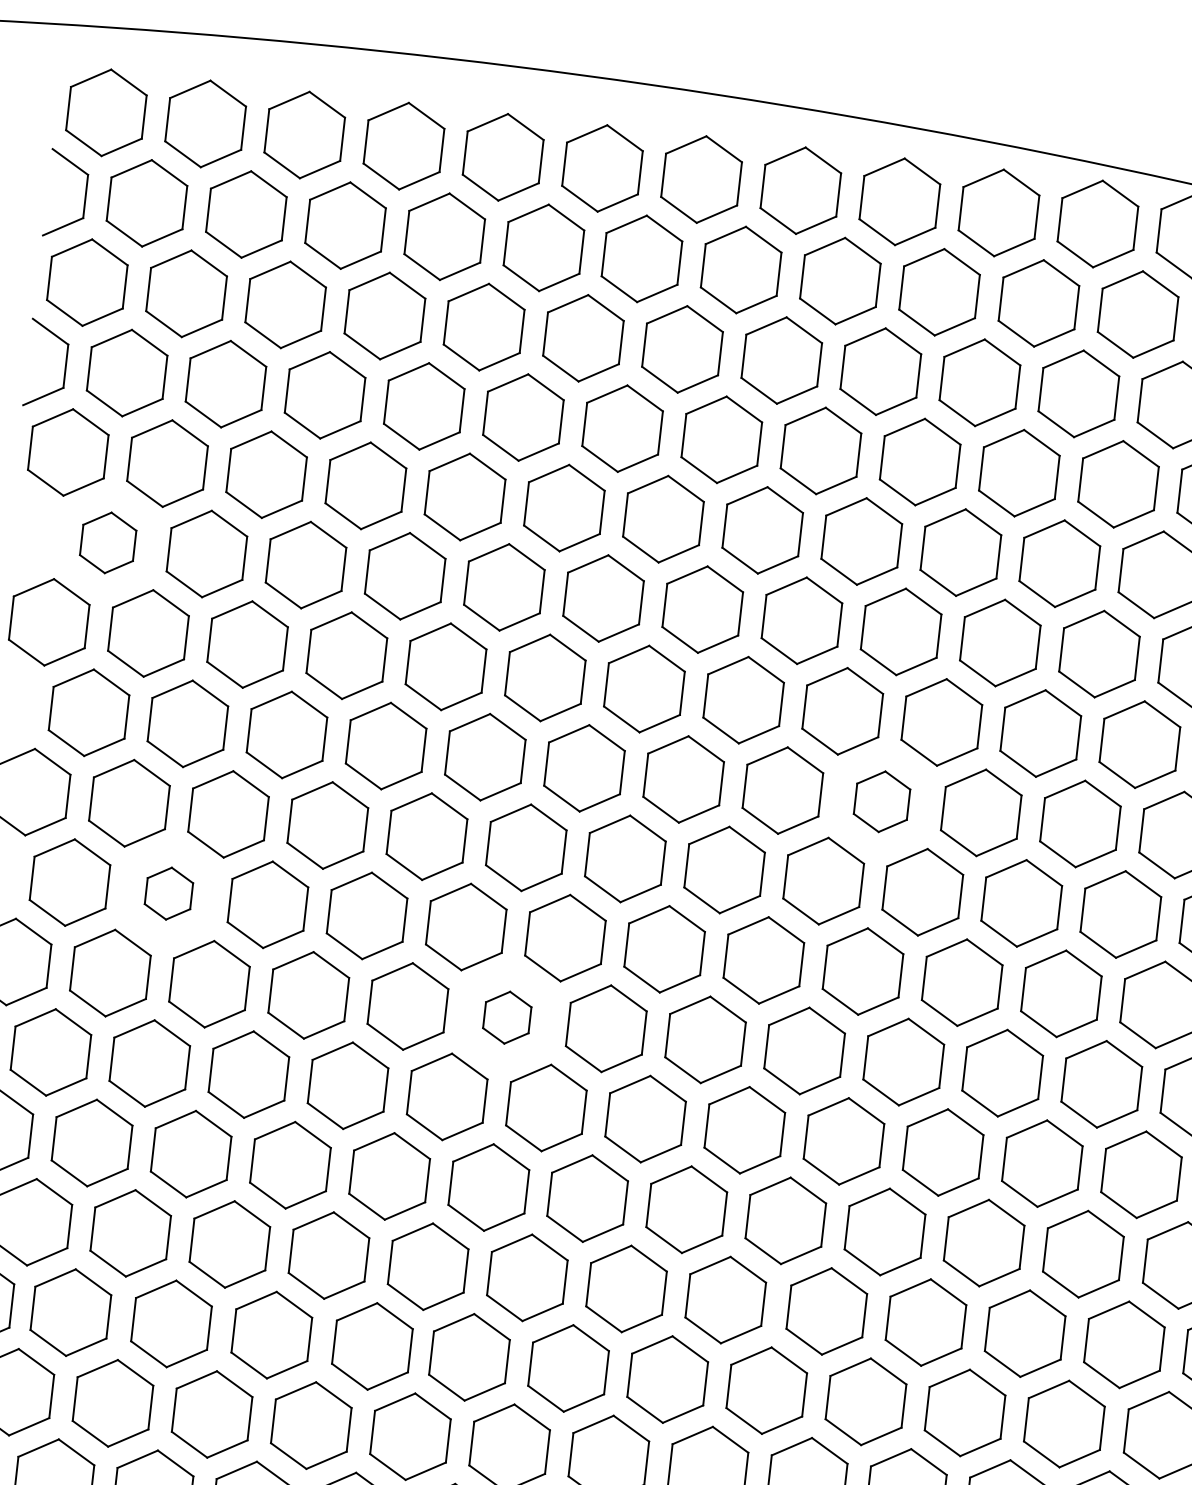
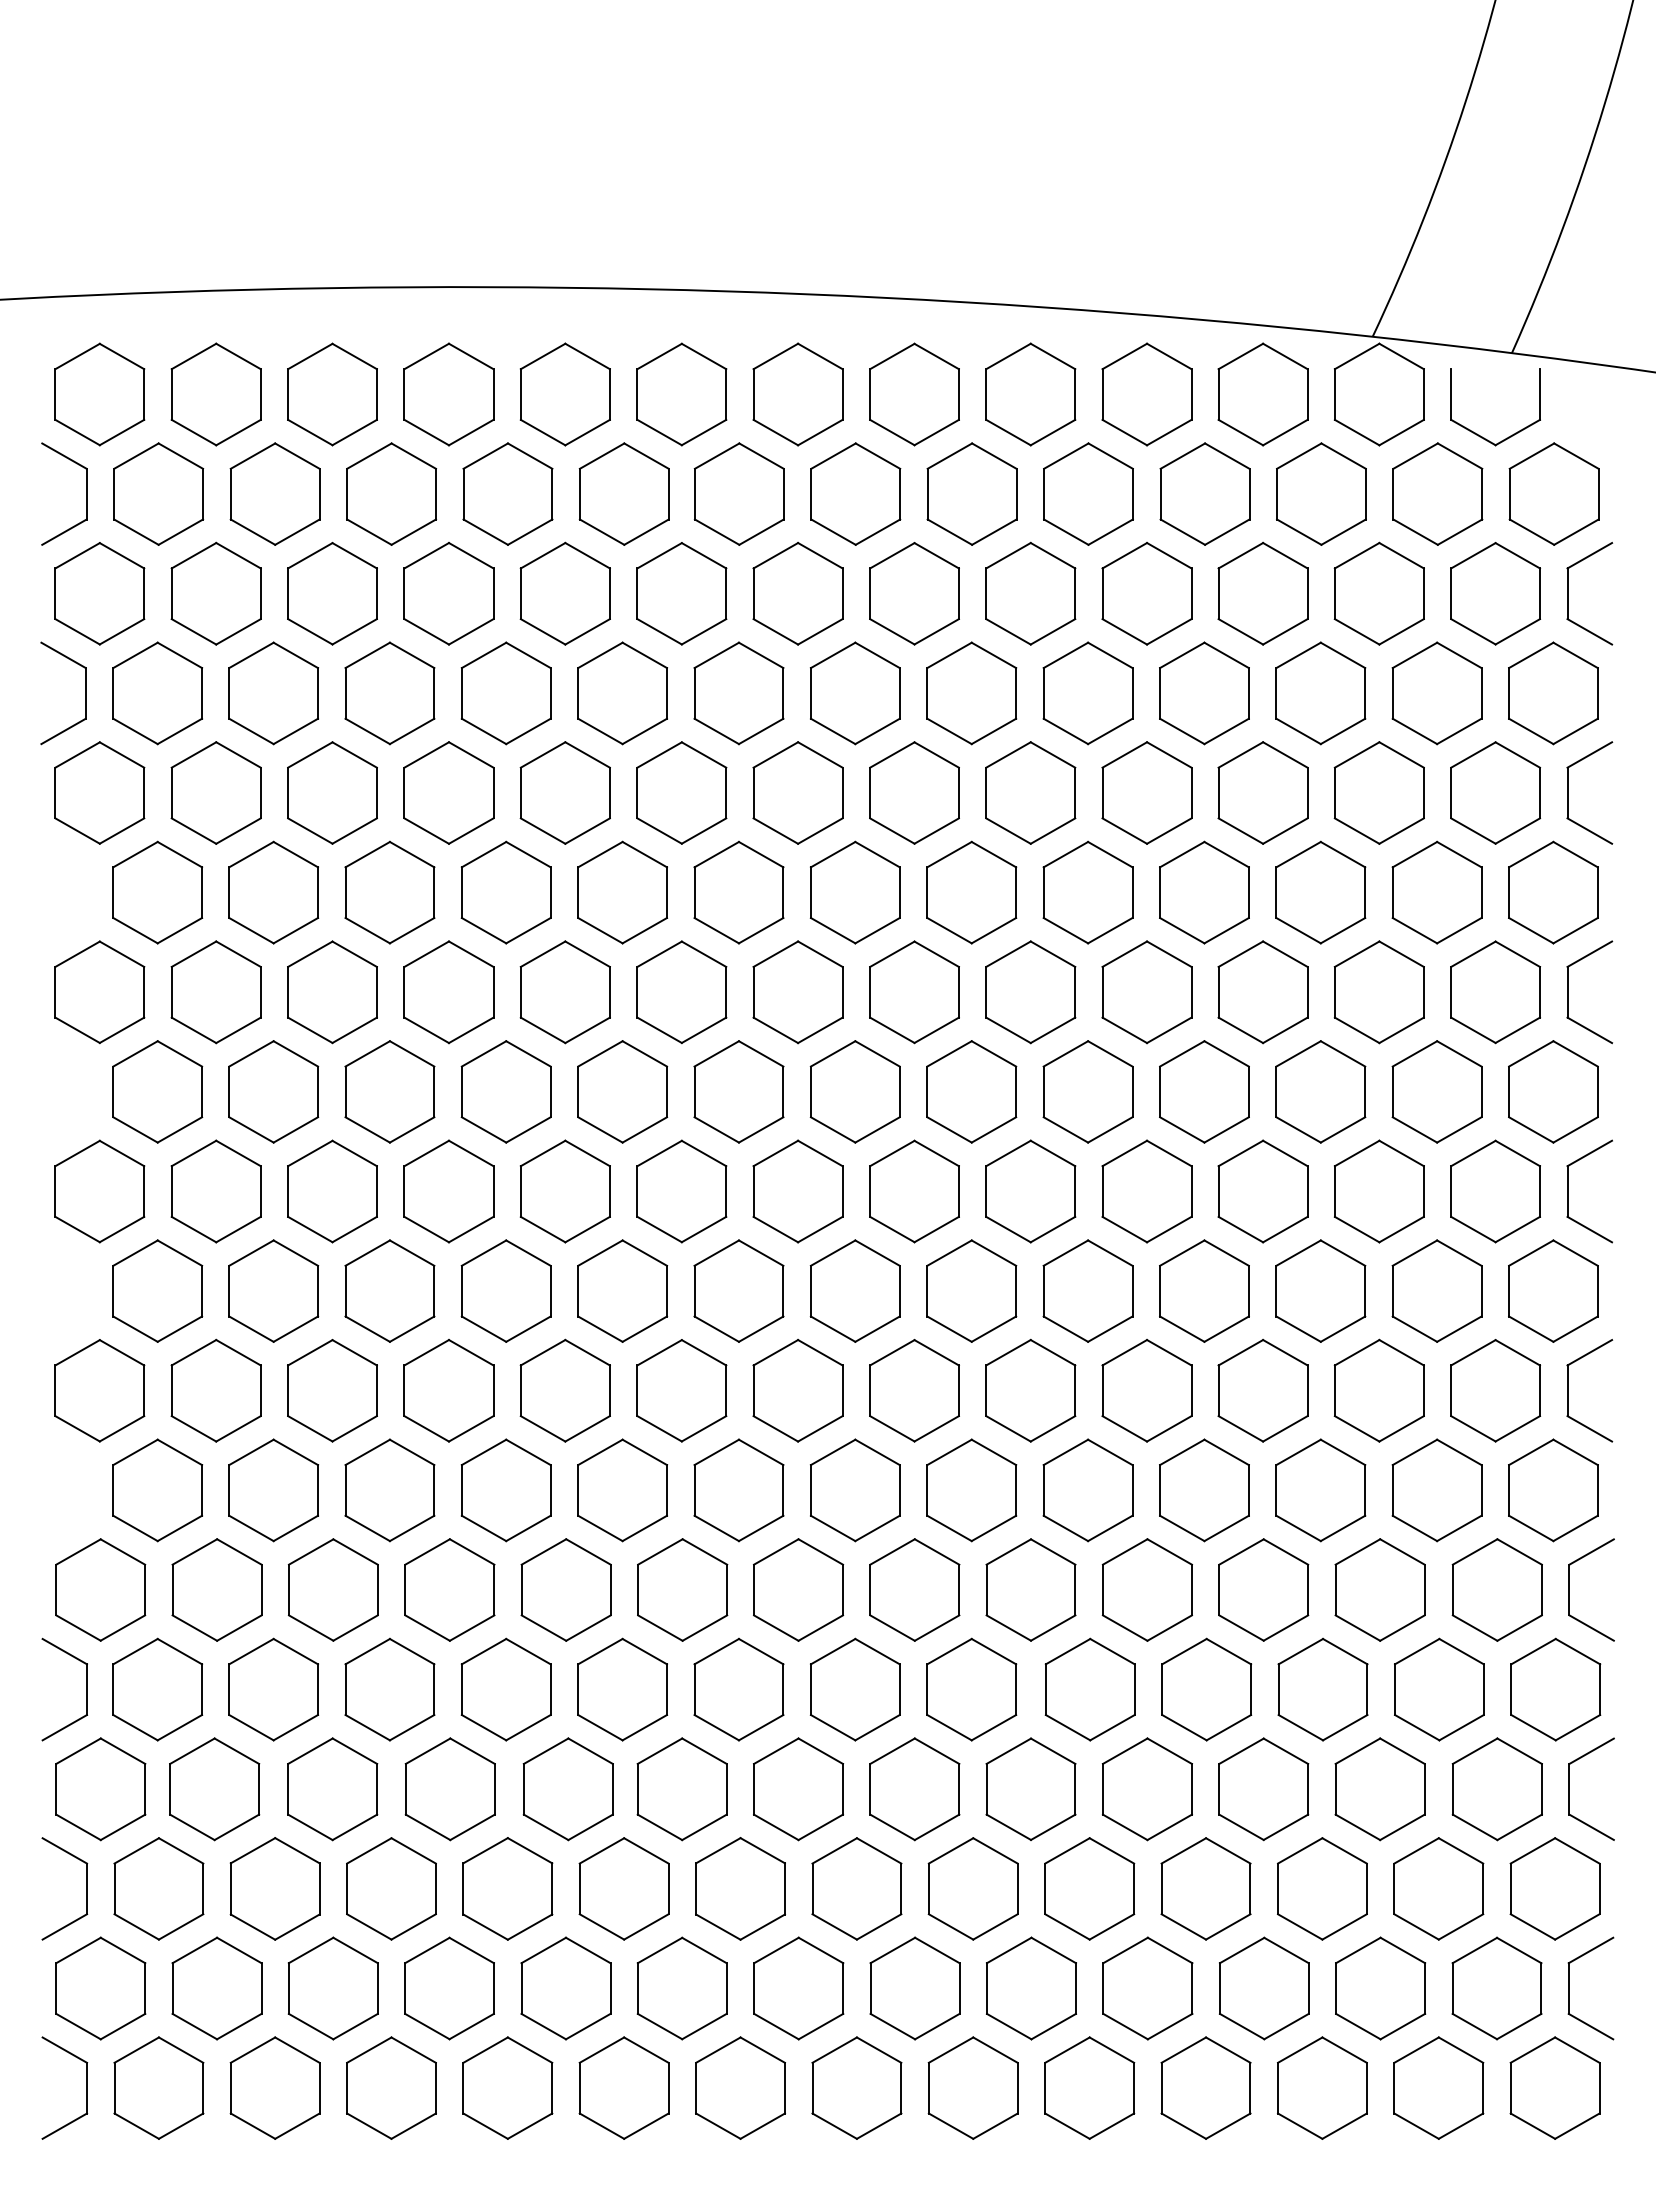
part: (107, 542) -> (157, 892), size x1.43
part: (881, 801) -> (1087, 1091), size x1.43
part: (168, 893) -> (273, 1290), size x1.67
part: (506, 1017) -> (681, 1390), size x1.67

